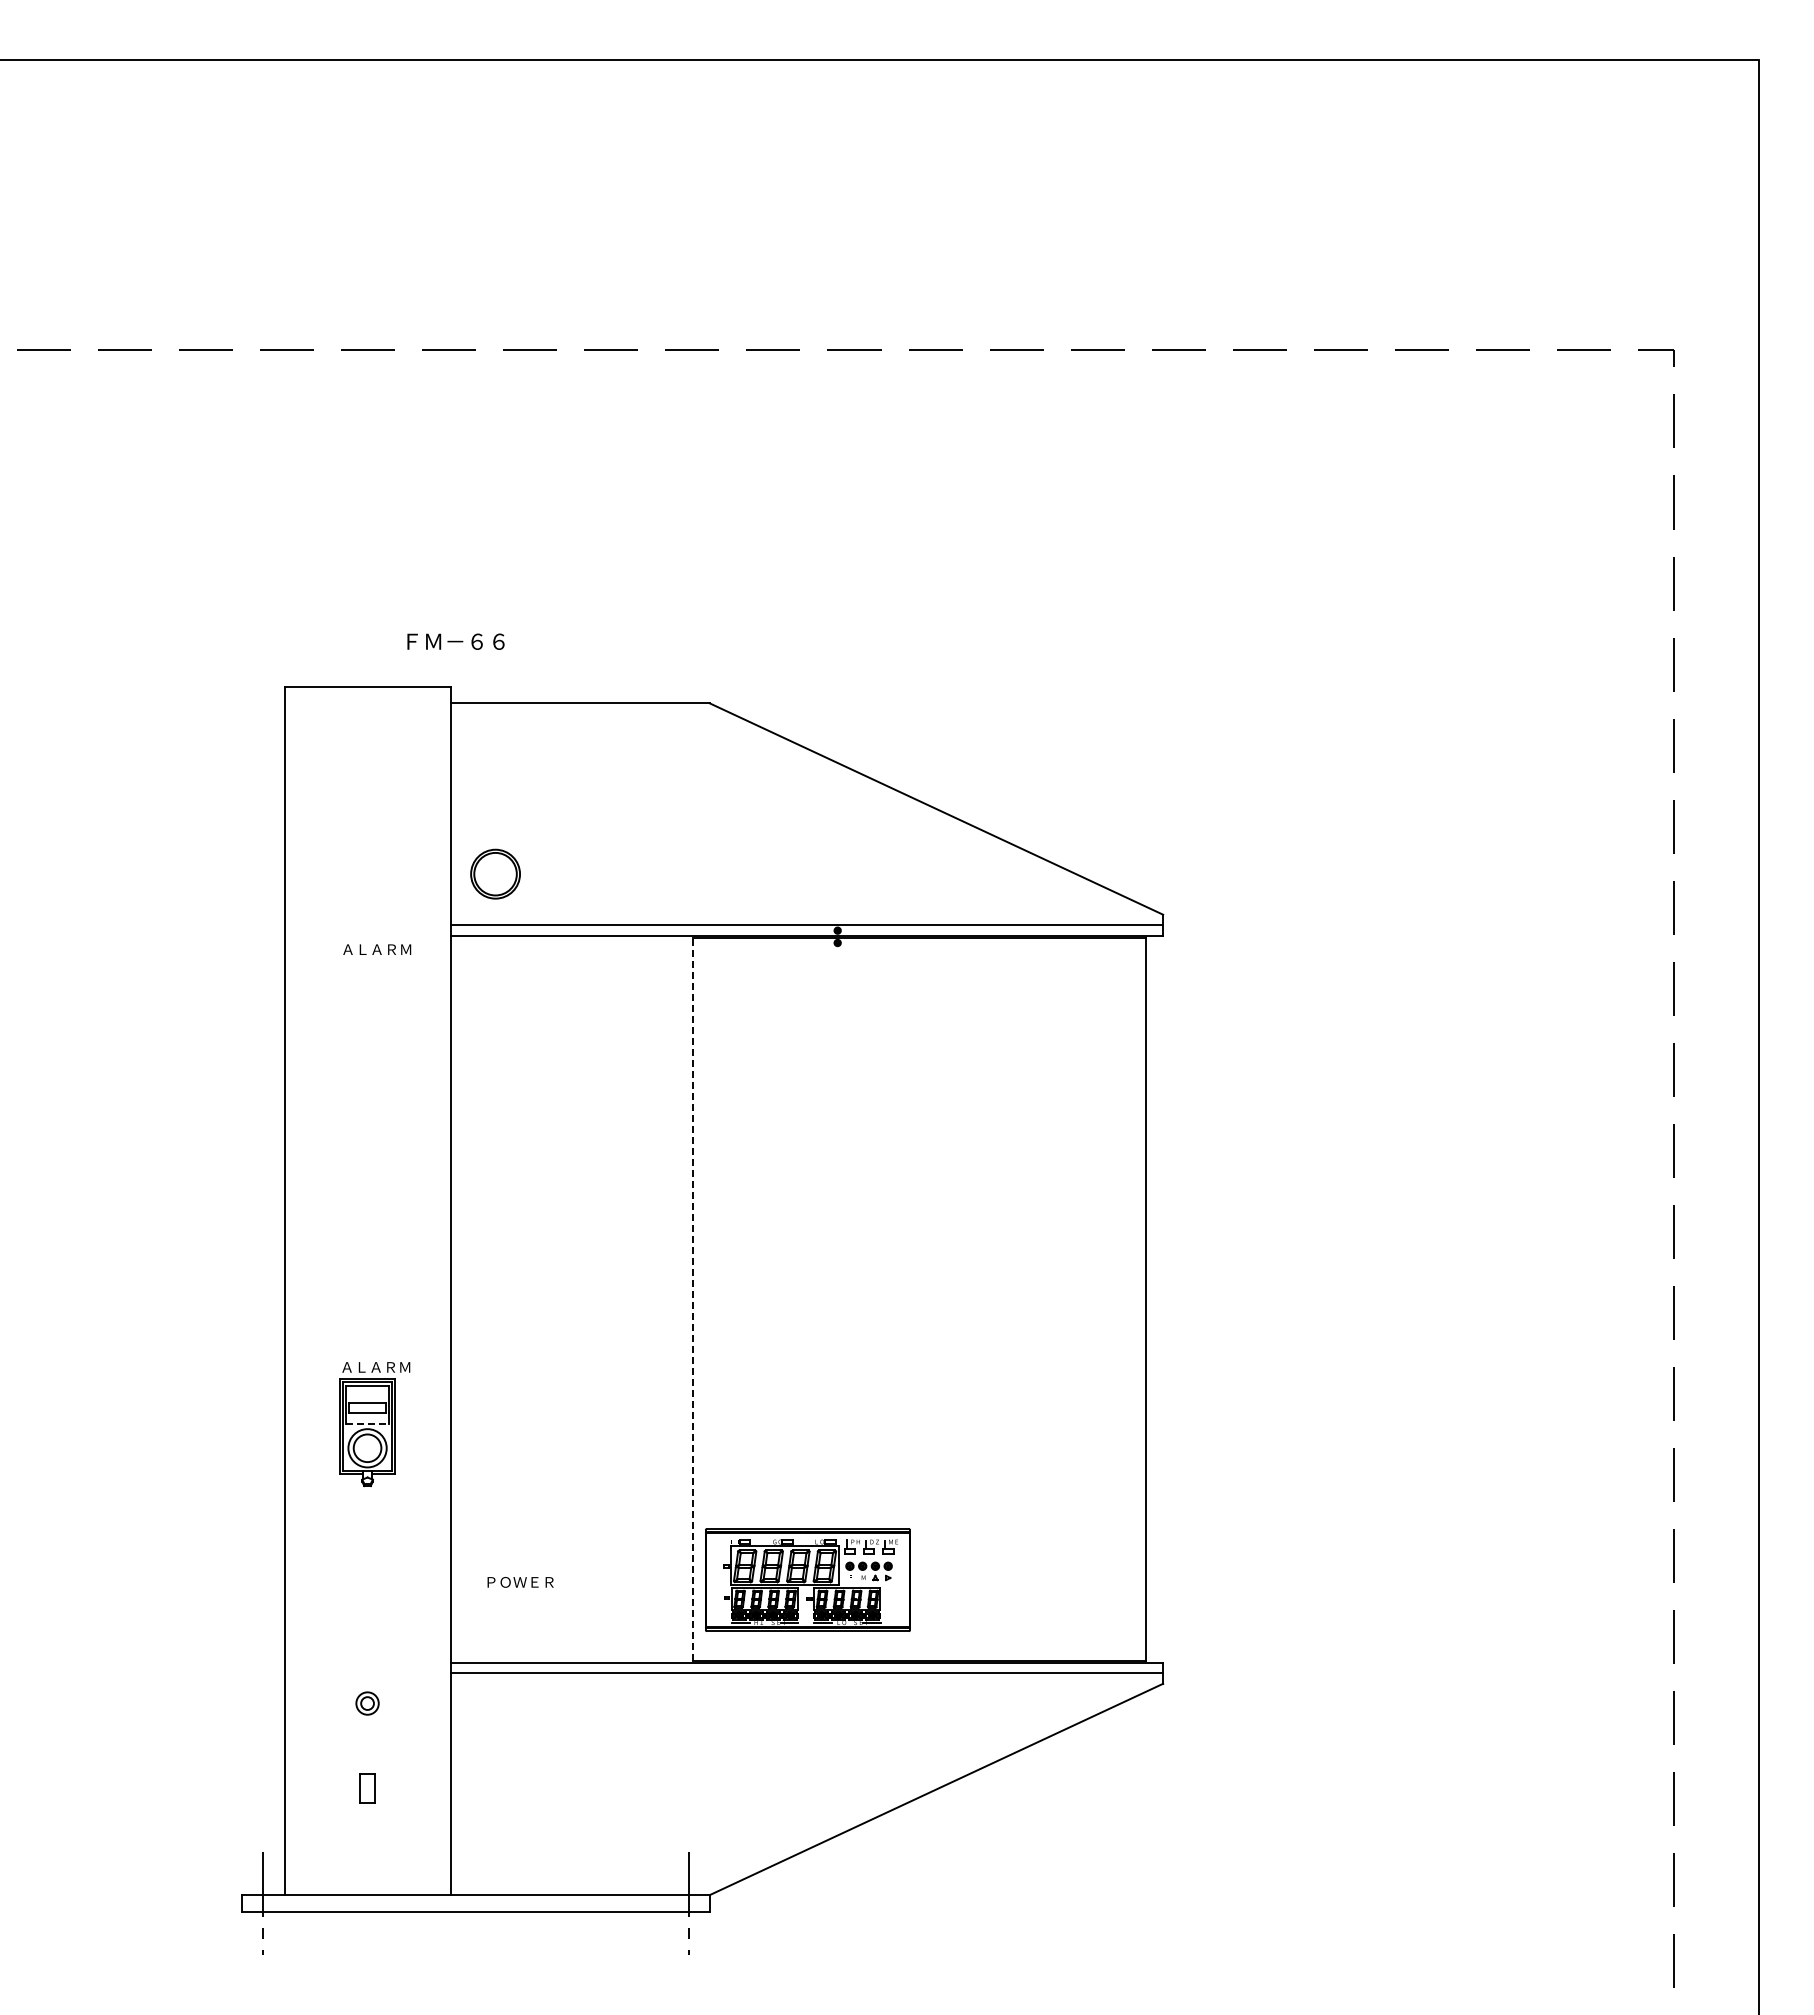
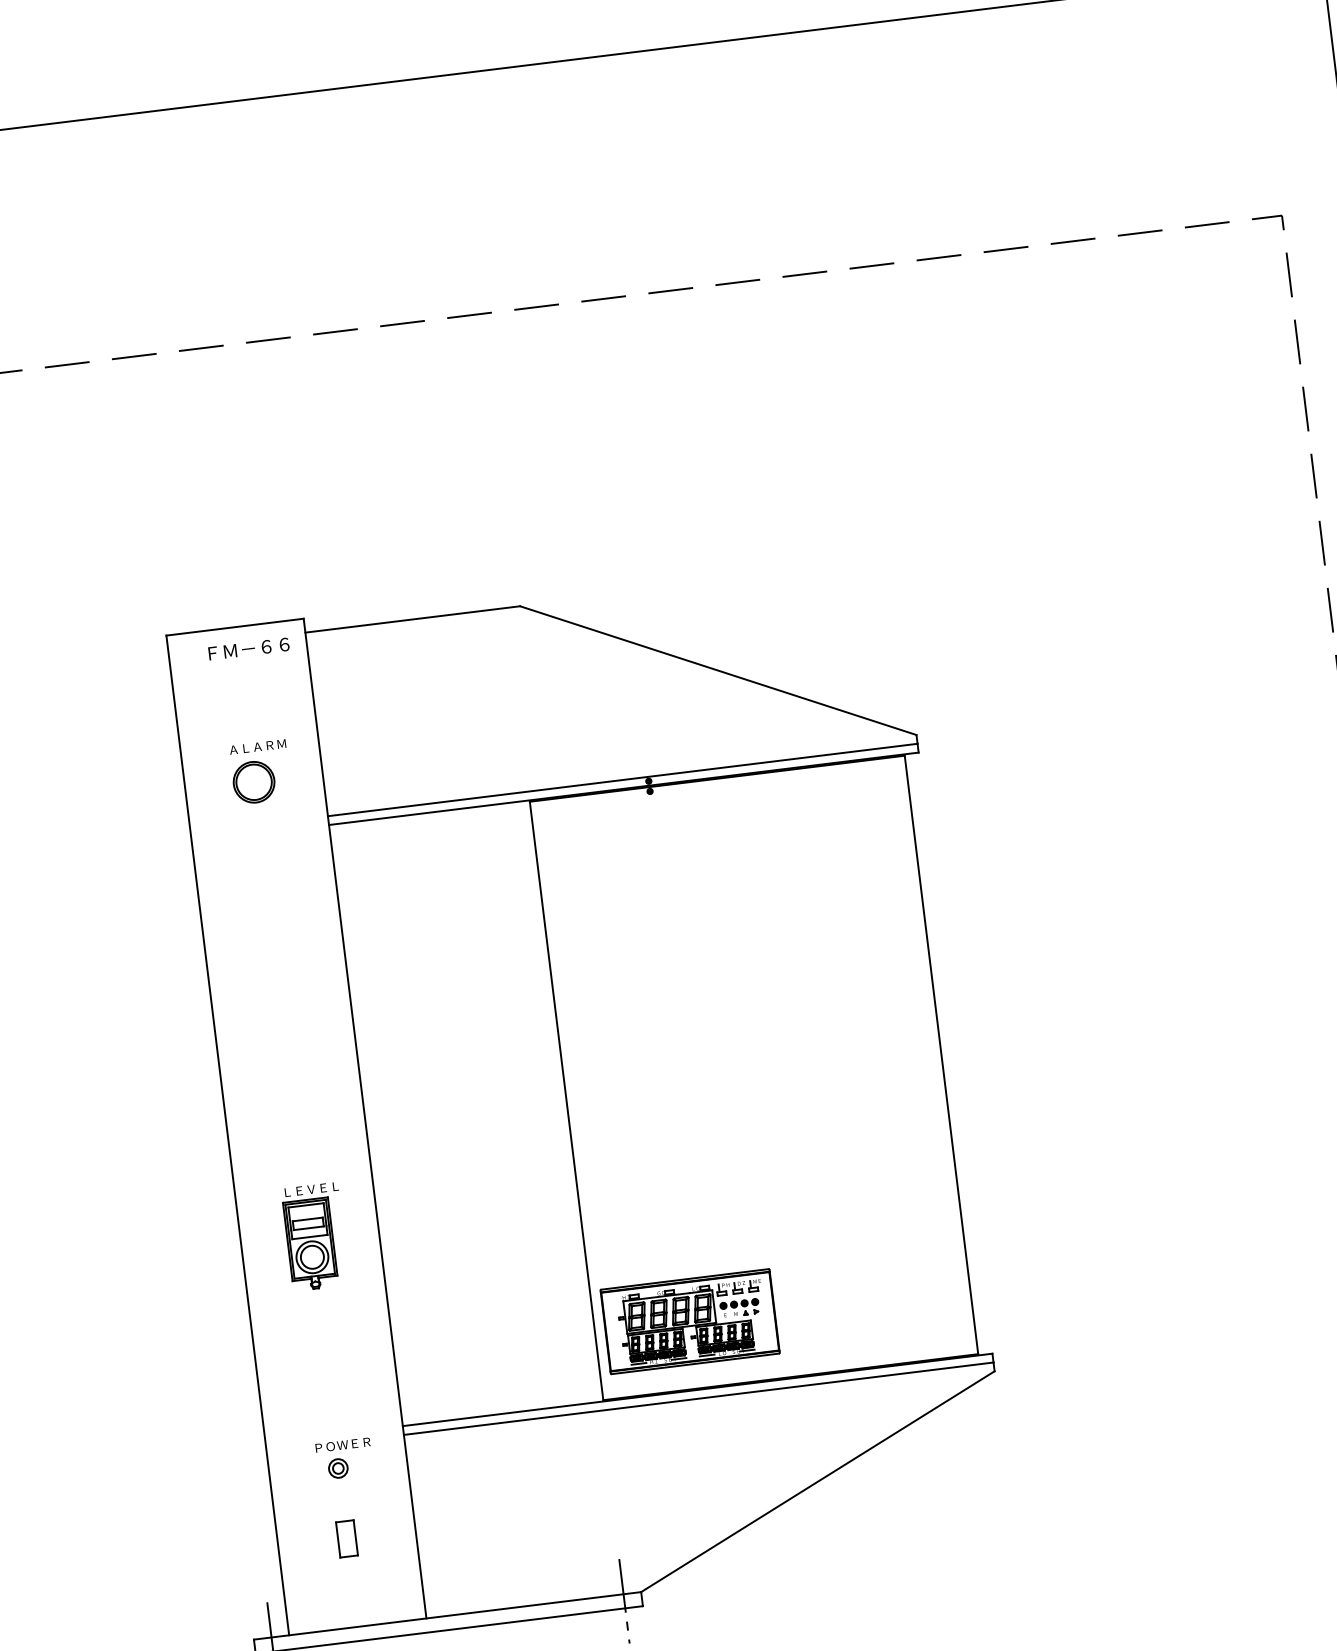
text: (455, 641) -> (248, 648), moved
part: (495, 873) -> (253, 781), moved
text: (377, 949) -> (258, 746), moved
line: (693, 1299) -> (566, 1101), dashed -> solid
text: (376, 1367) -> (311, 1189), ＡＬＡＲＭ -> ＬＥＶＥＬ
line: (368, 1423) -> (310, 1236), dashed -> solid
text: (520, 1582) -> (343, 1445), moved
part: (367, 1788) -> (346, 1538), size x1.43

